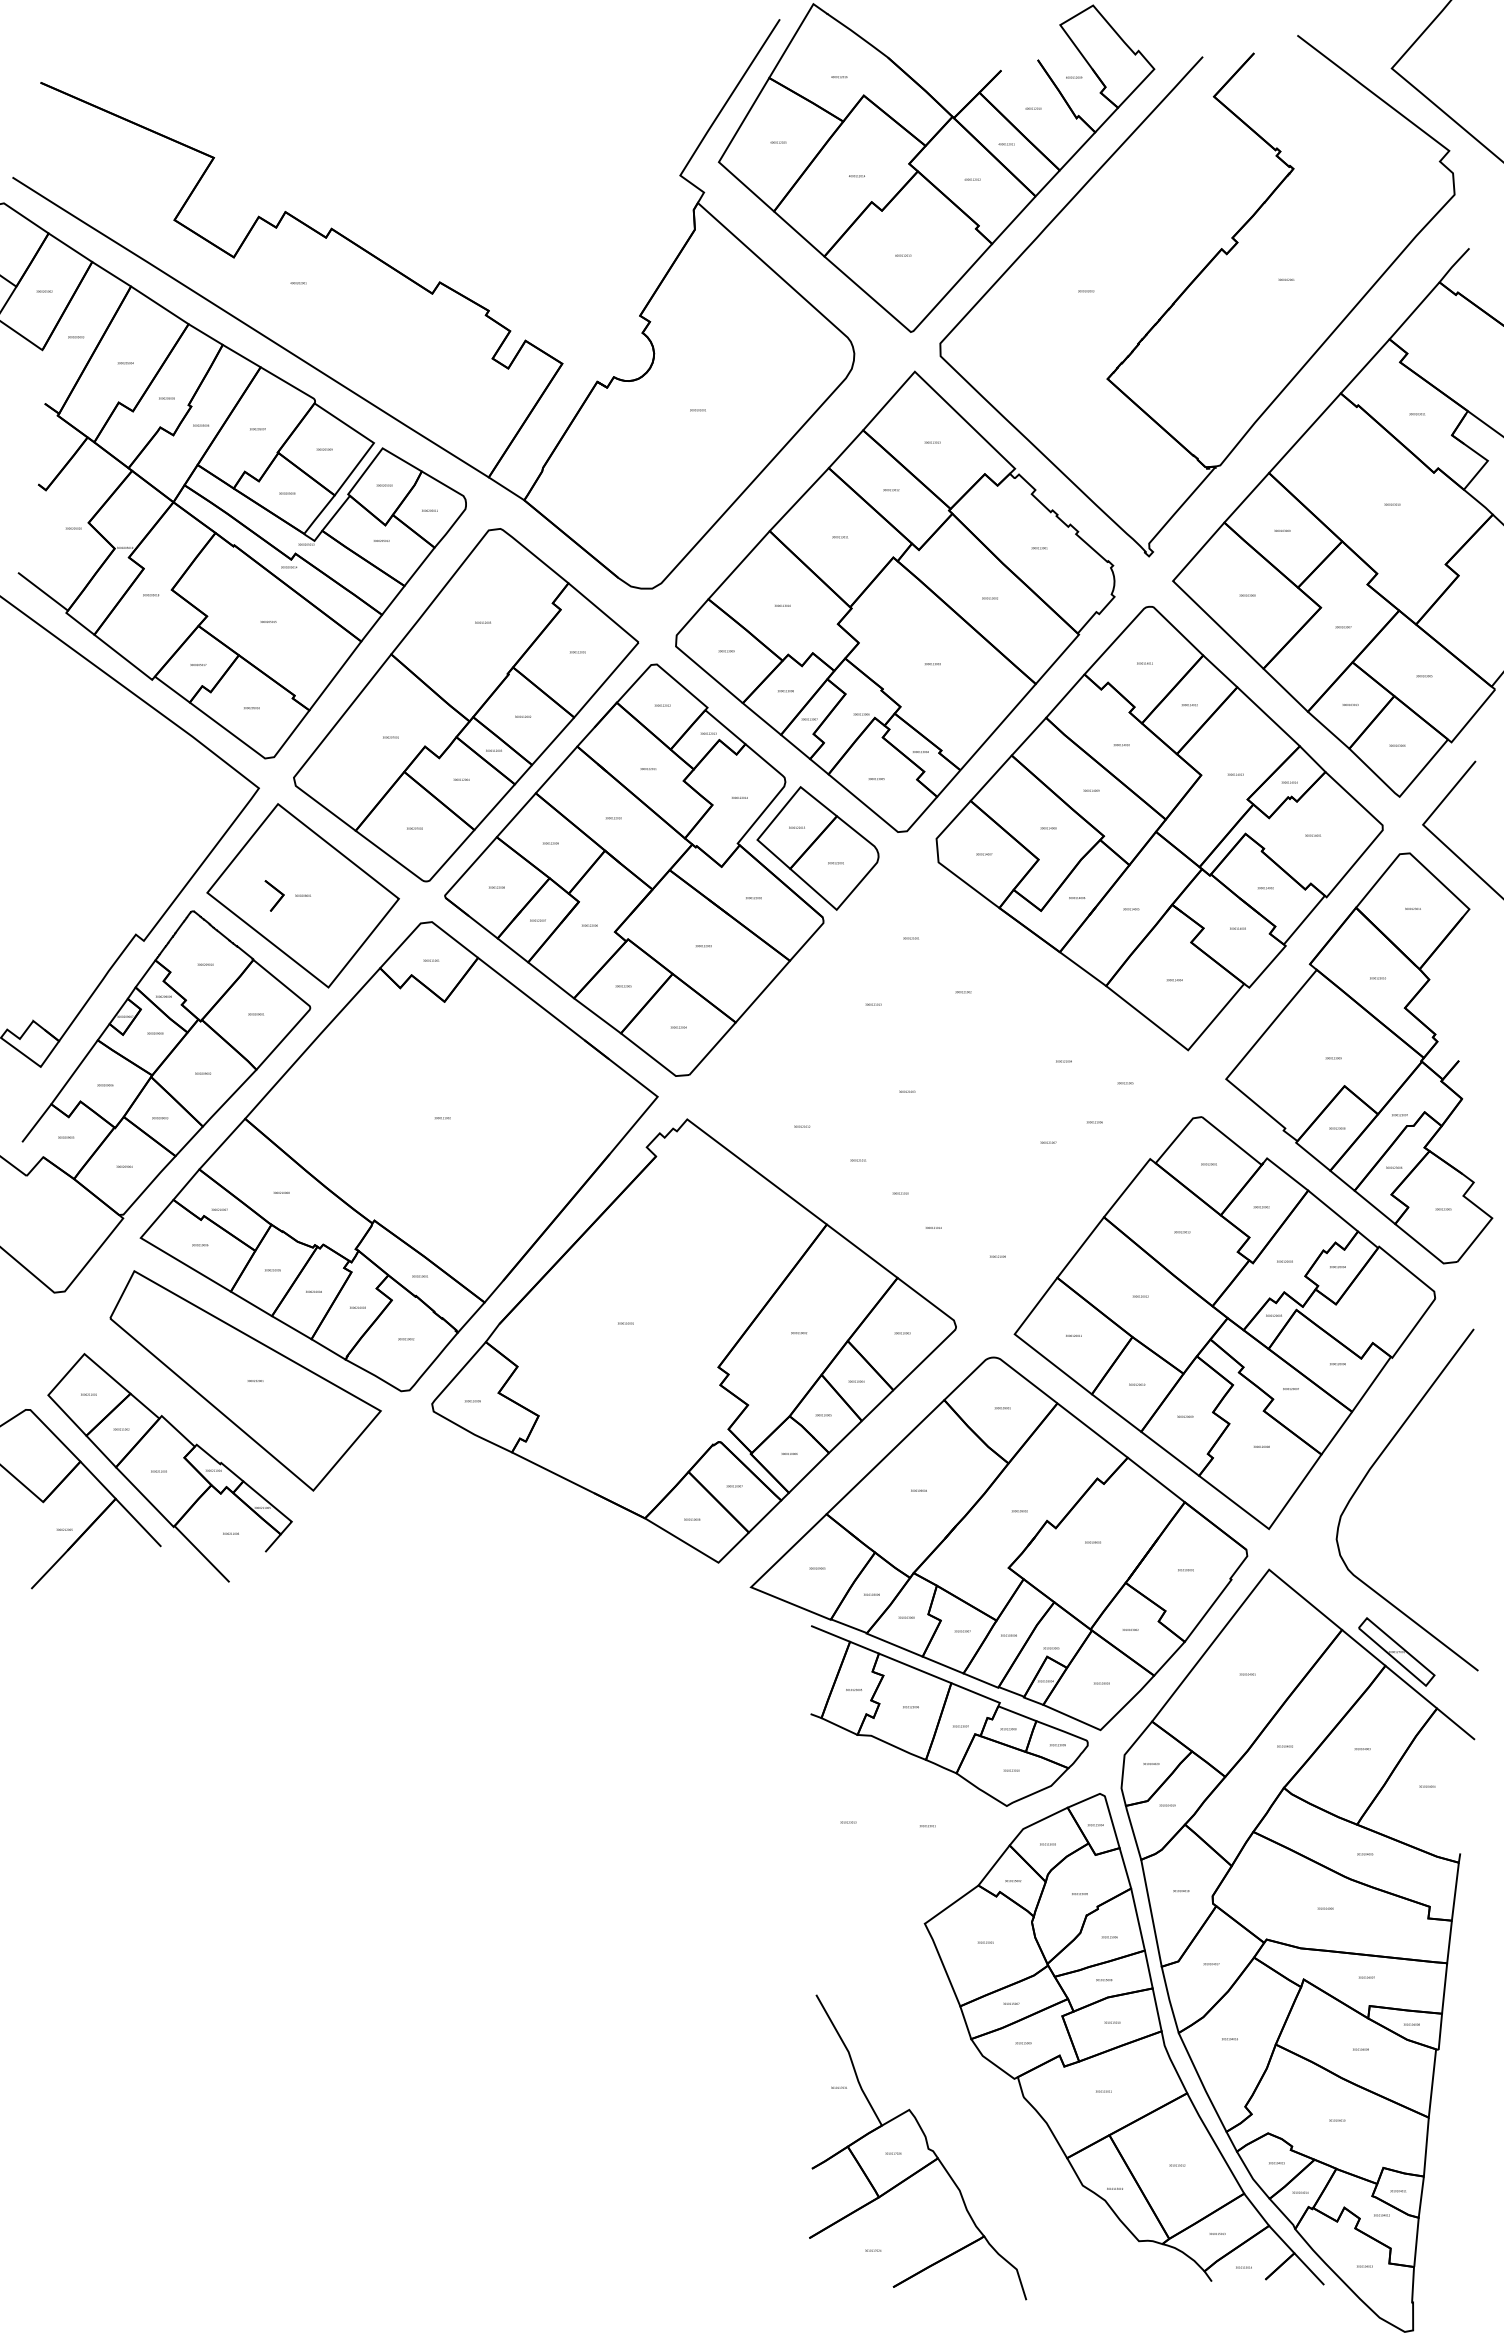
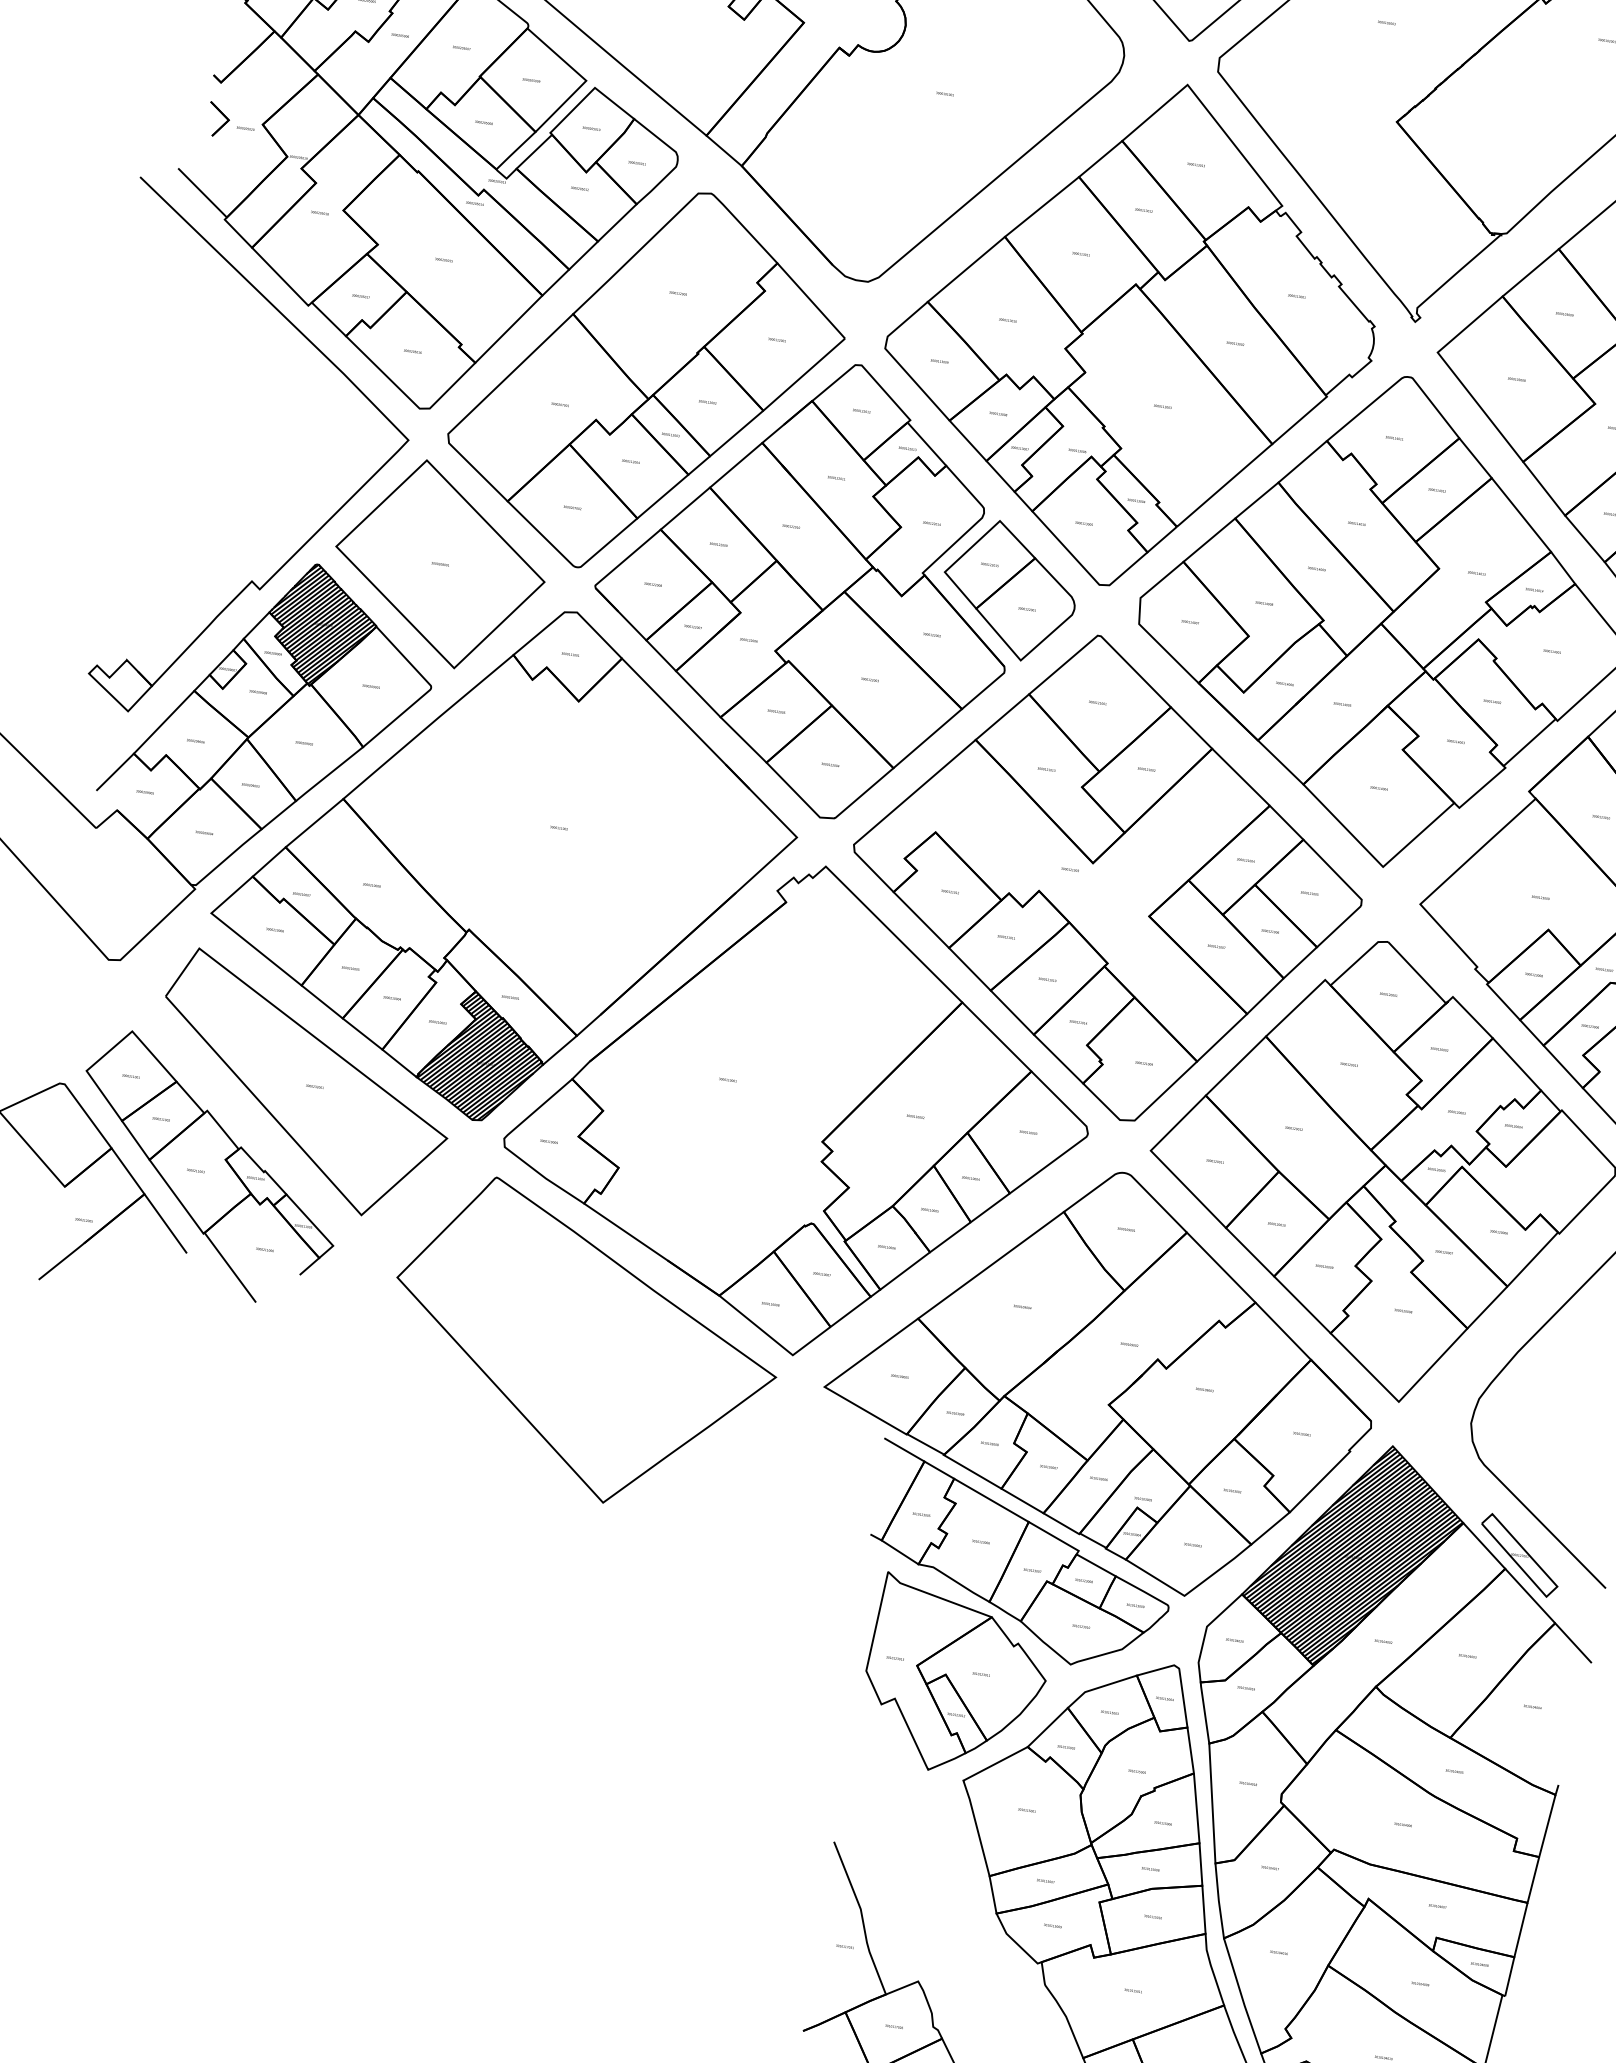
part: (274, 895) -> (218, 119), moved
hatch: (204, 965) -> (322, 625), added
part: (941, 1094) -> (1107, 877), added
hatch: (401, 1333) -> (481, 1057), added
part: (529, 1579) -> (583, 1344), added
hatch: (1247, 1673) -> (1353, 1556), added
part: (905, 1831) -> (956, 1676), added

